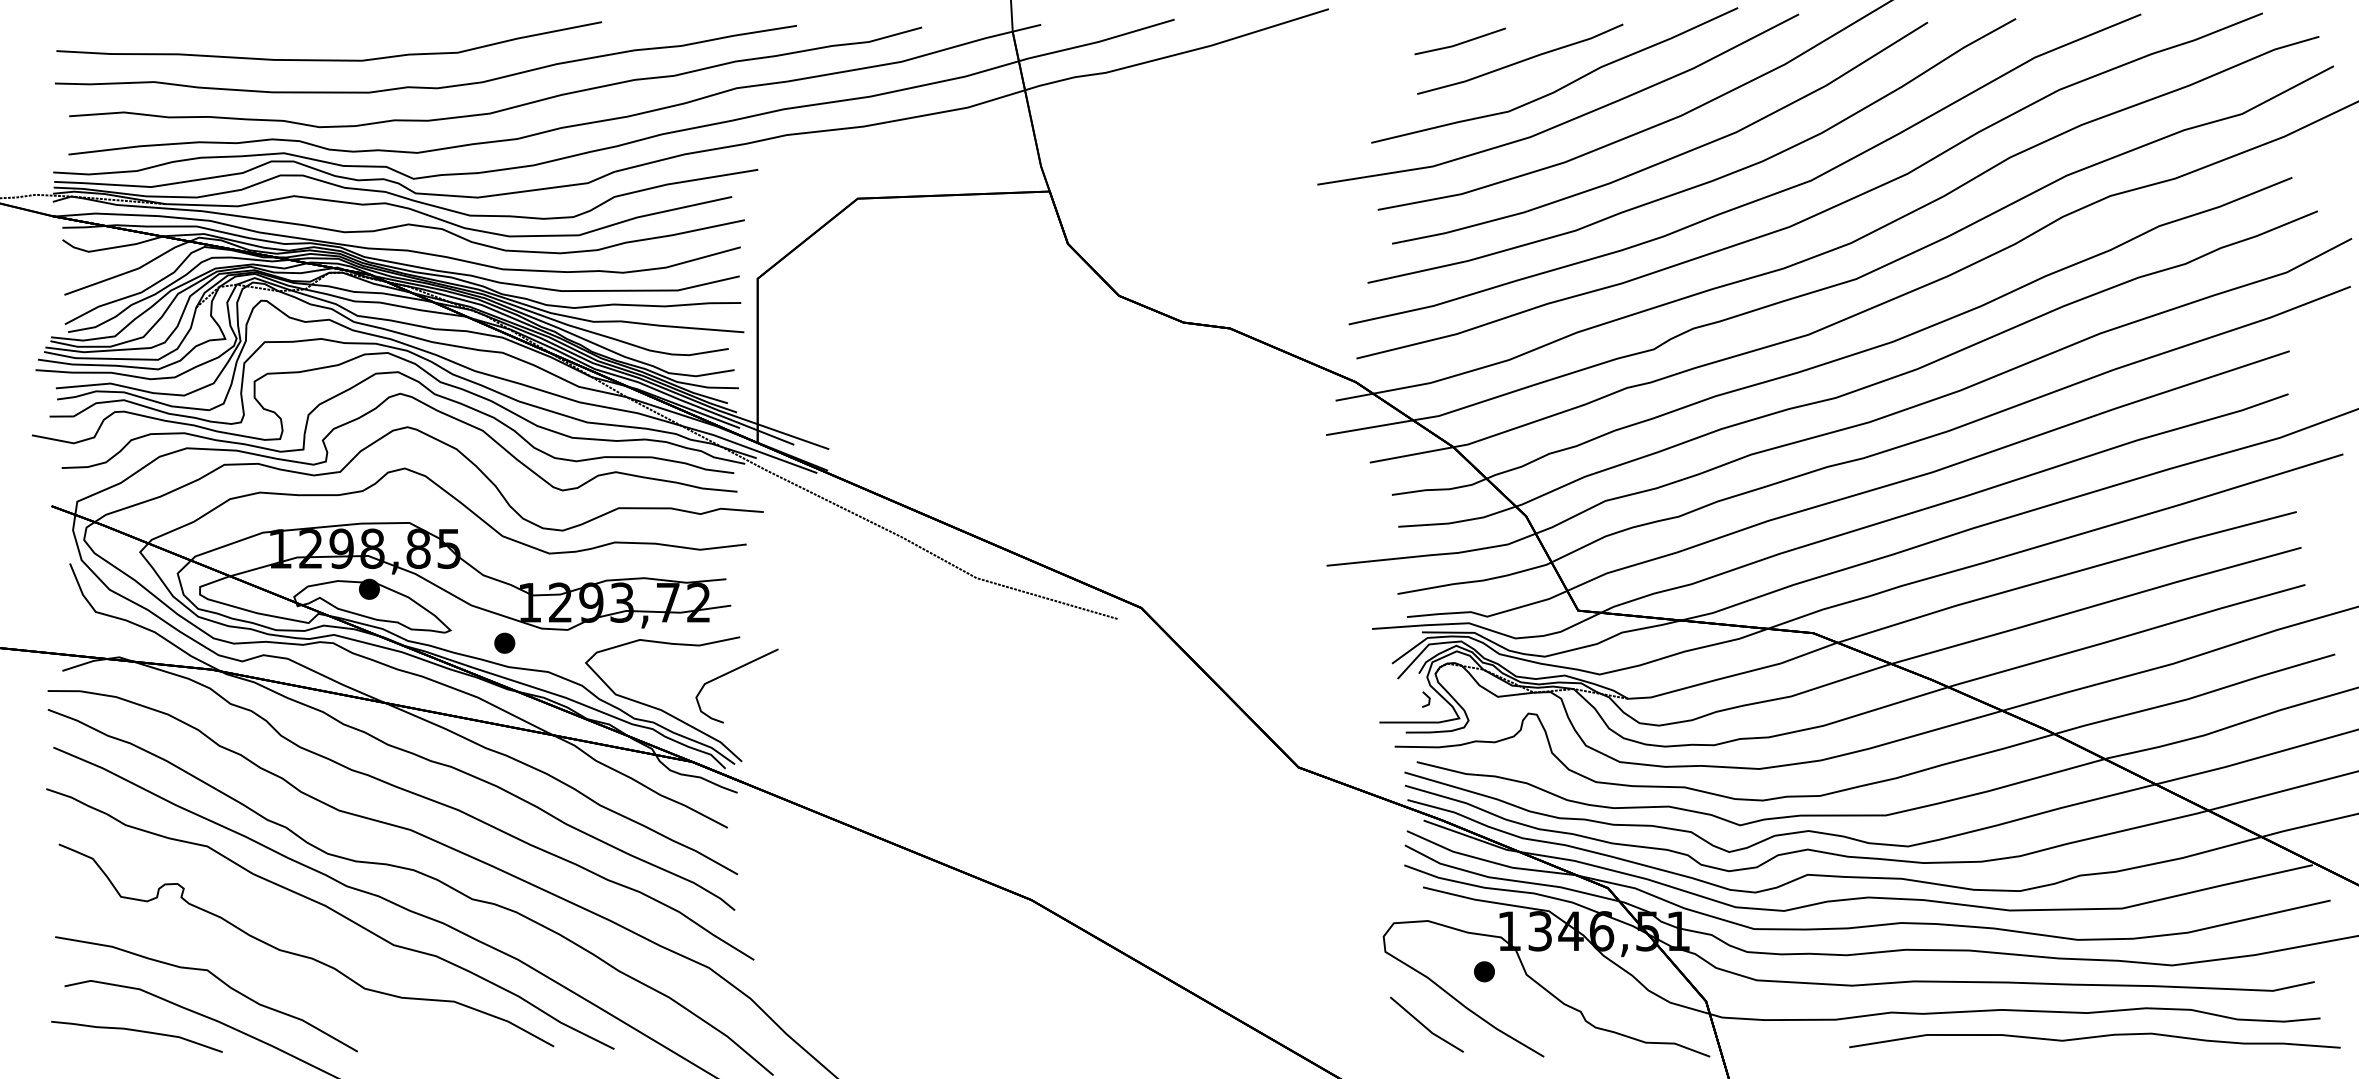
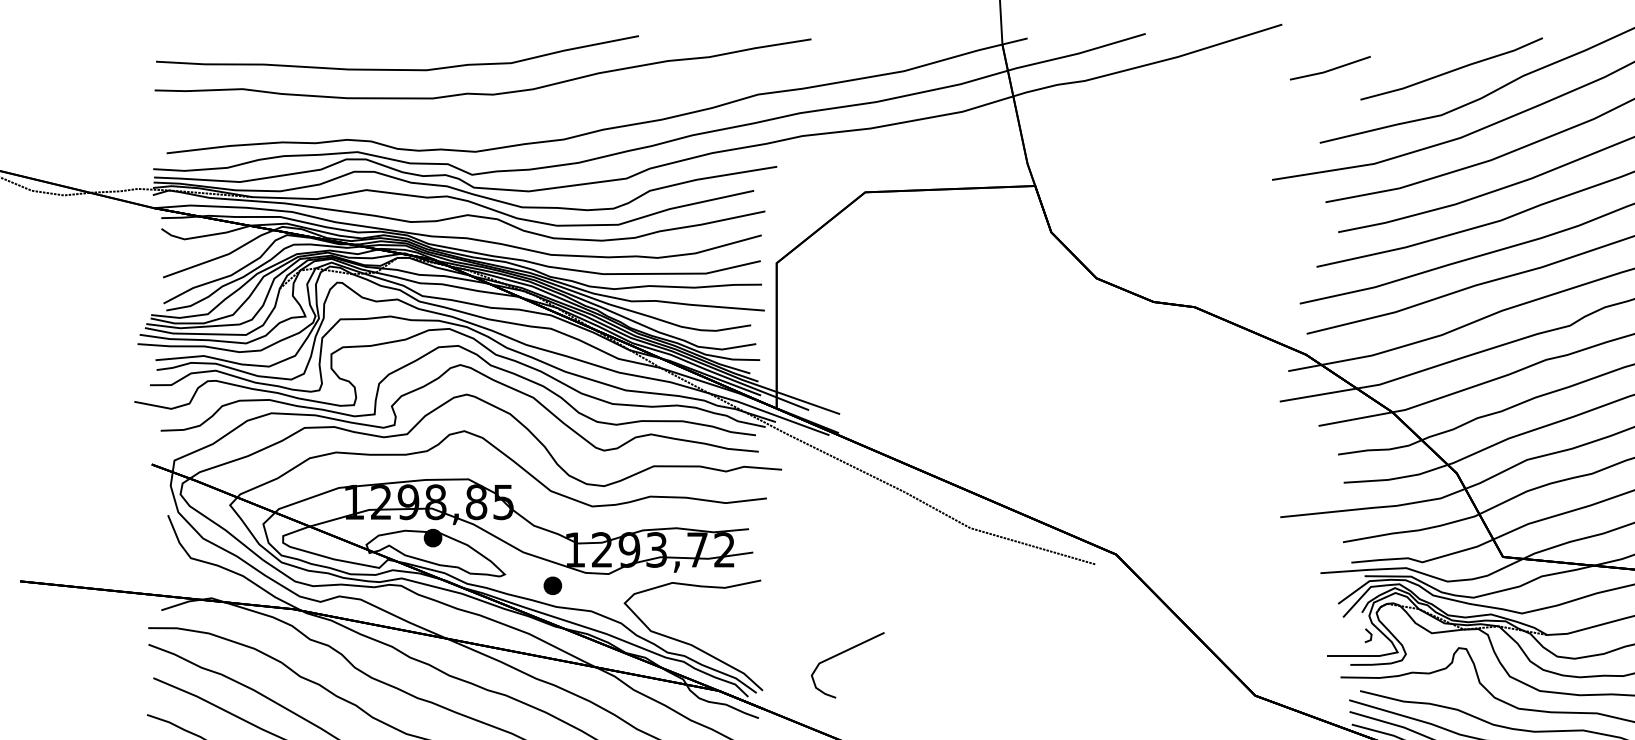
part: (1459, 41) -> (1329, 68), moved
part: (504, 108) -> (552, 112), removed
curve: (729, 673) -> (841, 654), moved

